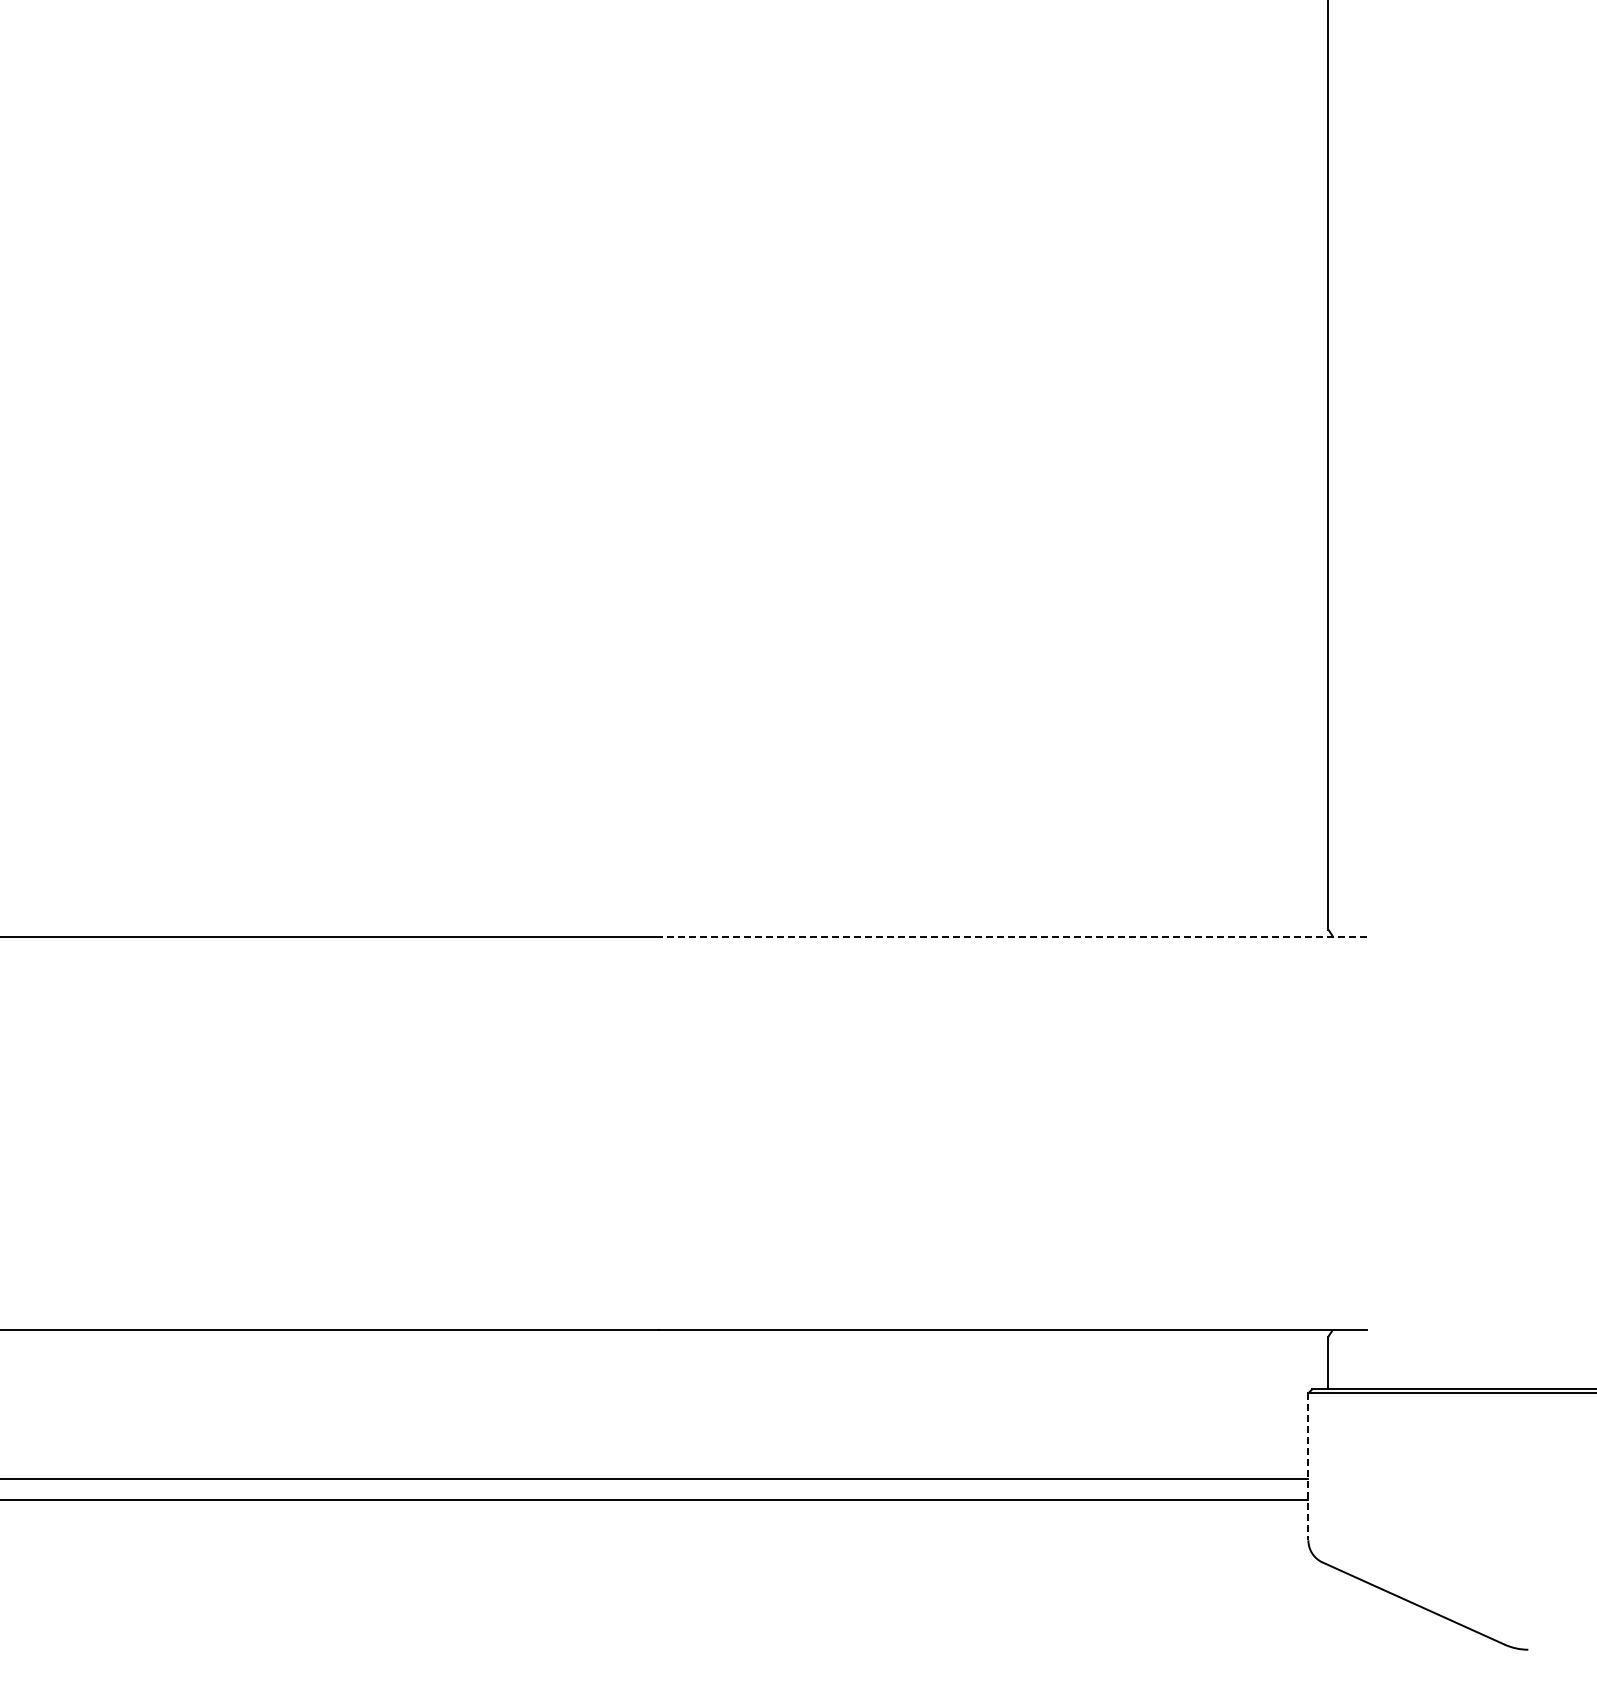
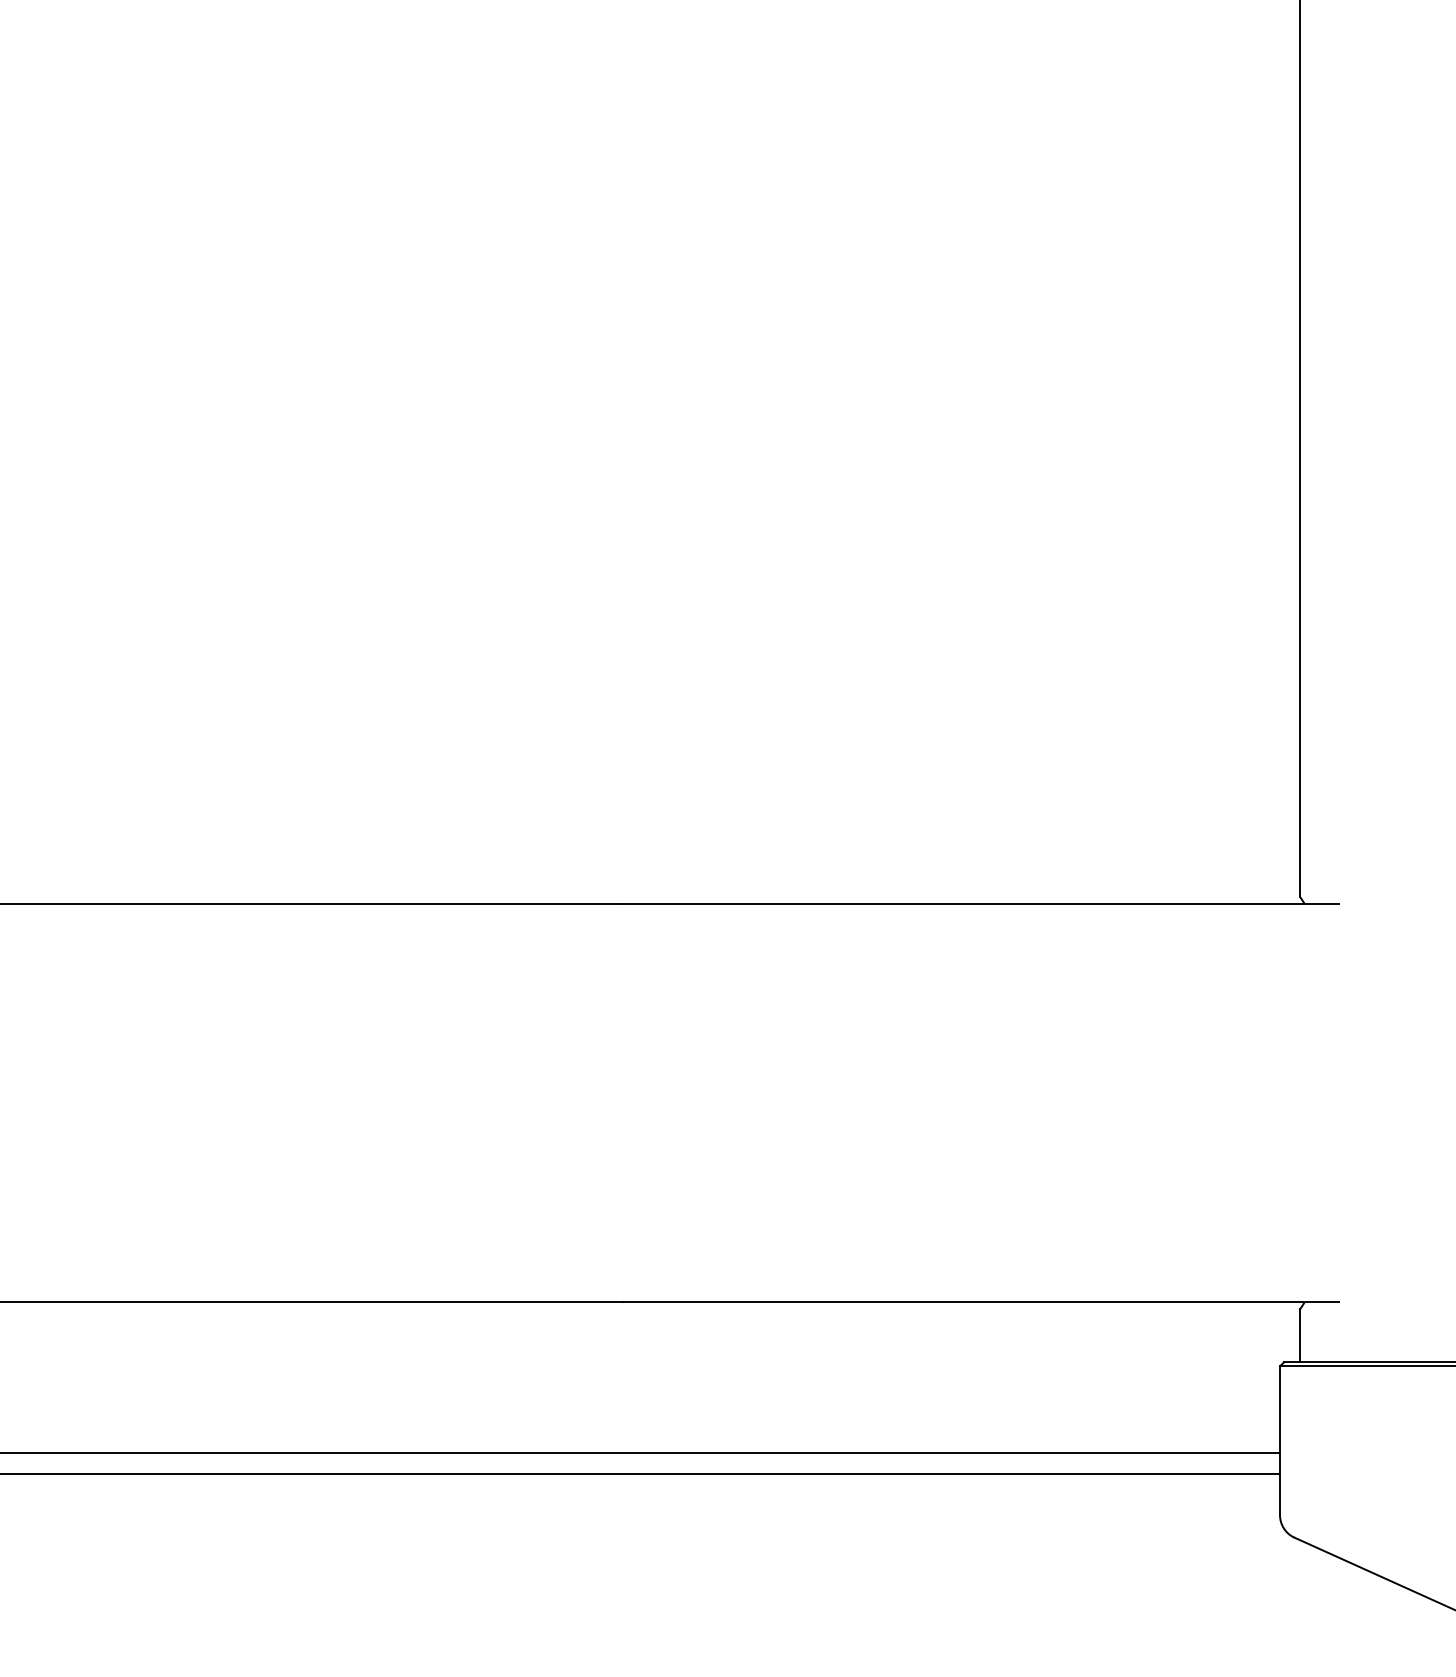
line: (1013, 936) -> (981, 904), dashed -> solid
line: (1308, 1466) -> (1280, 1440), dashed -> solid

